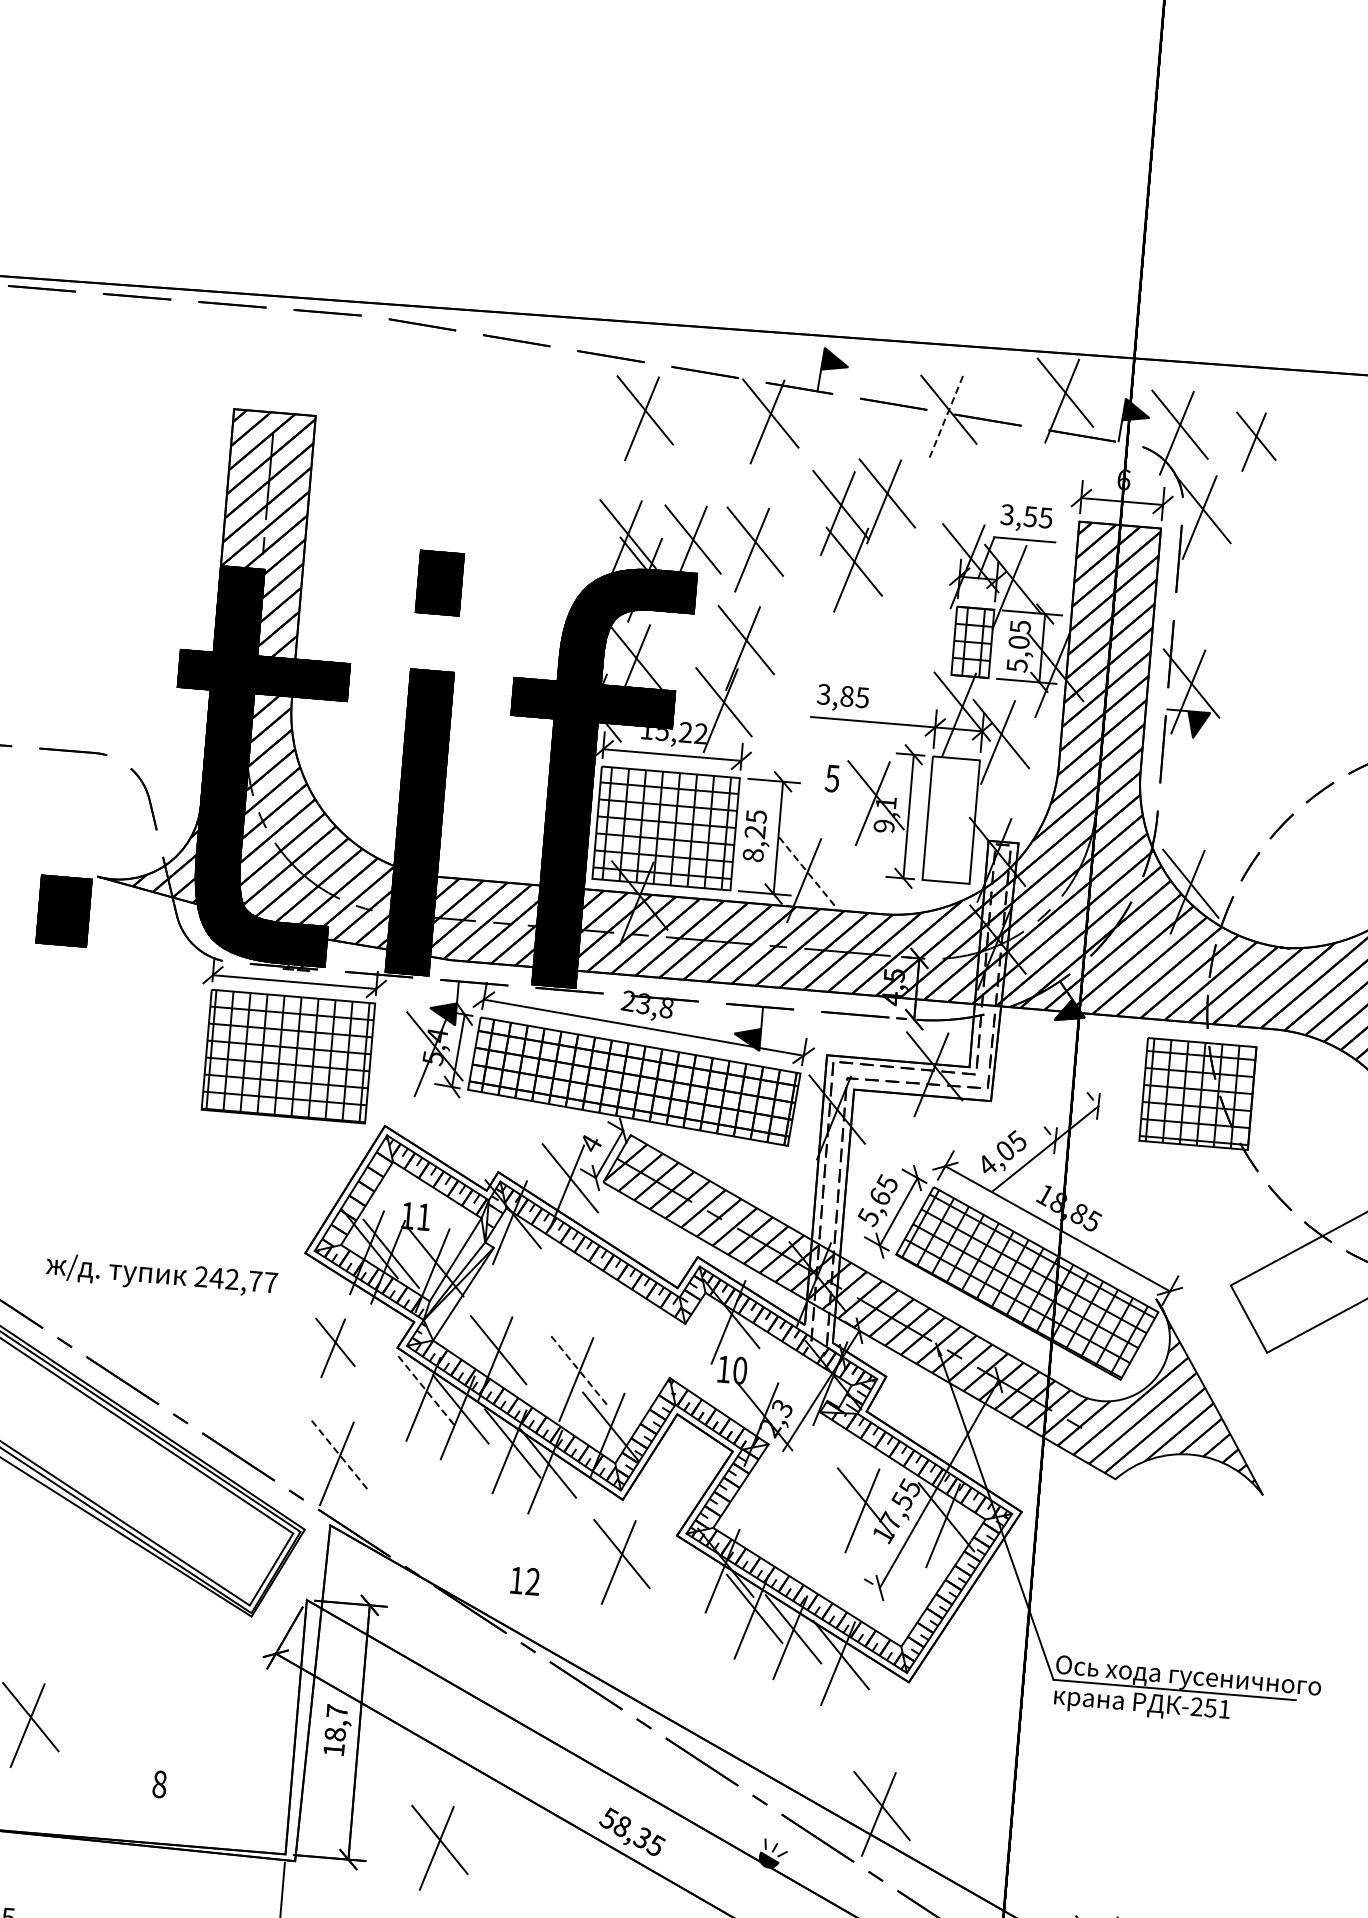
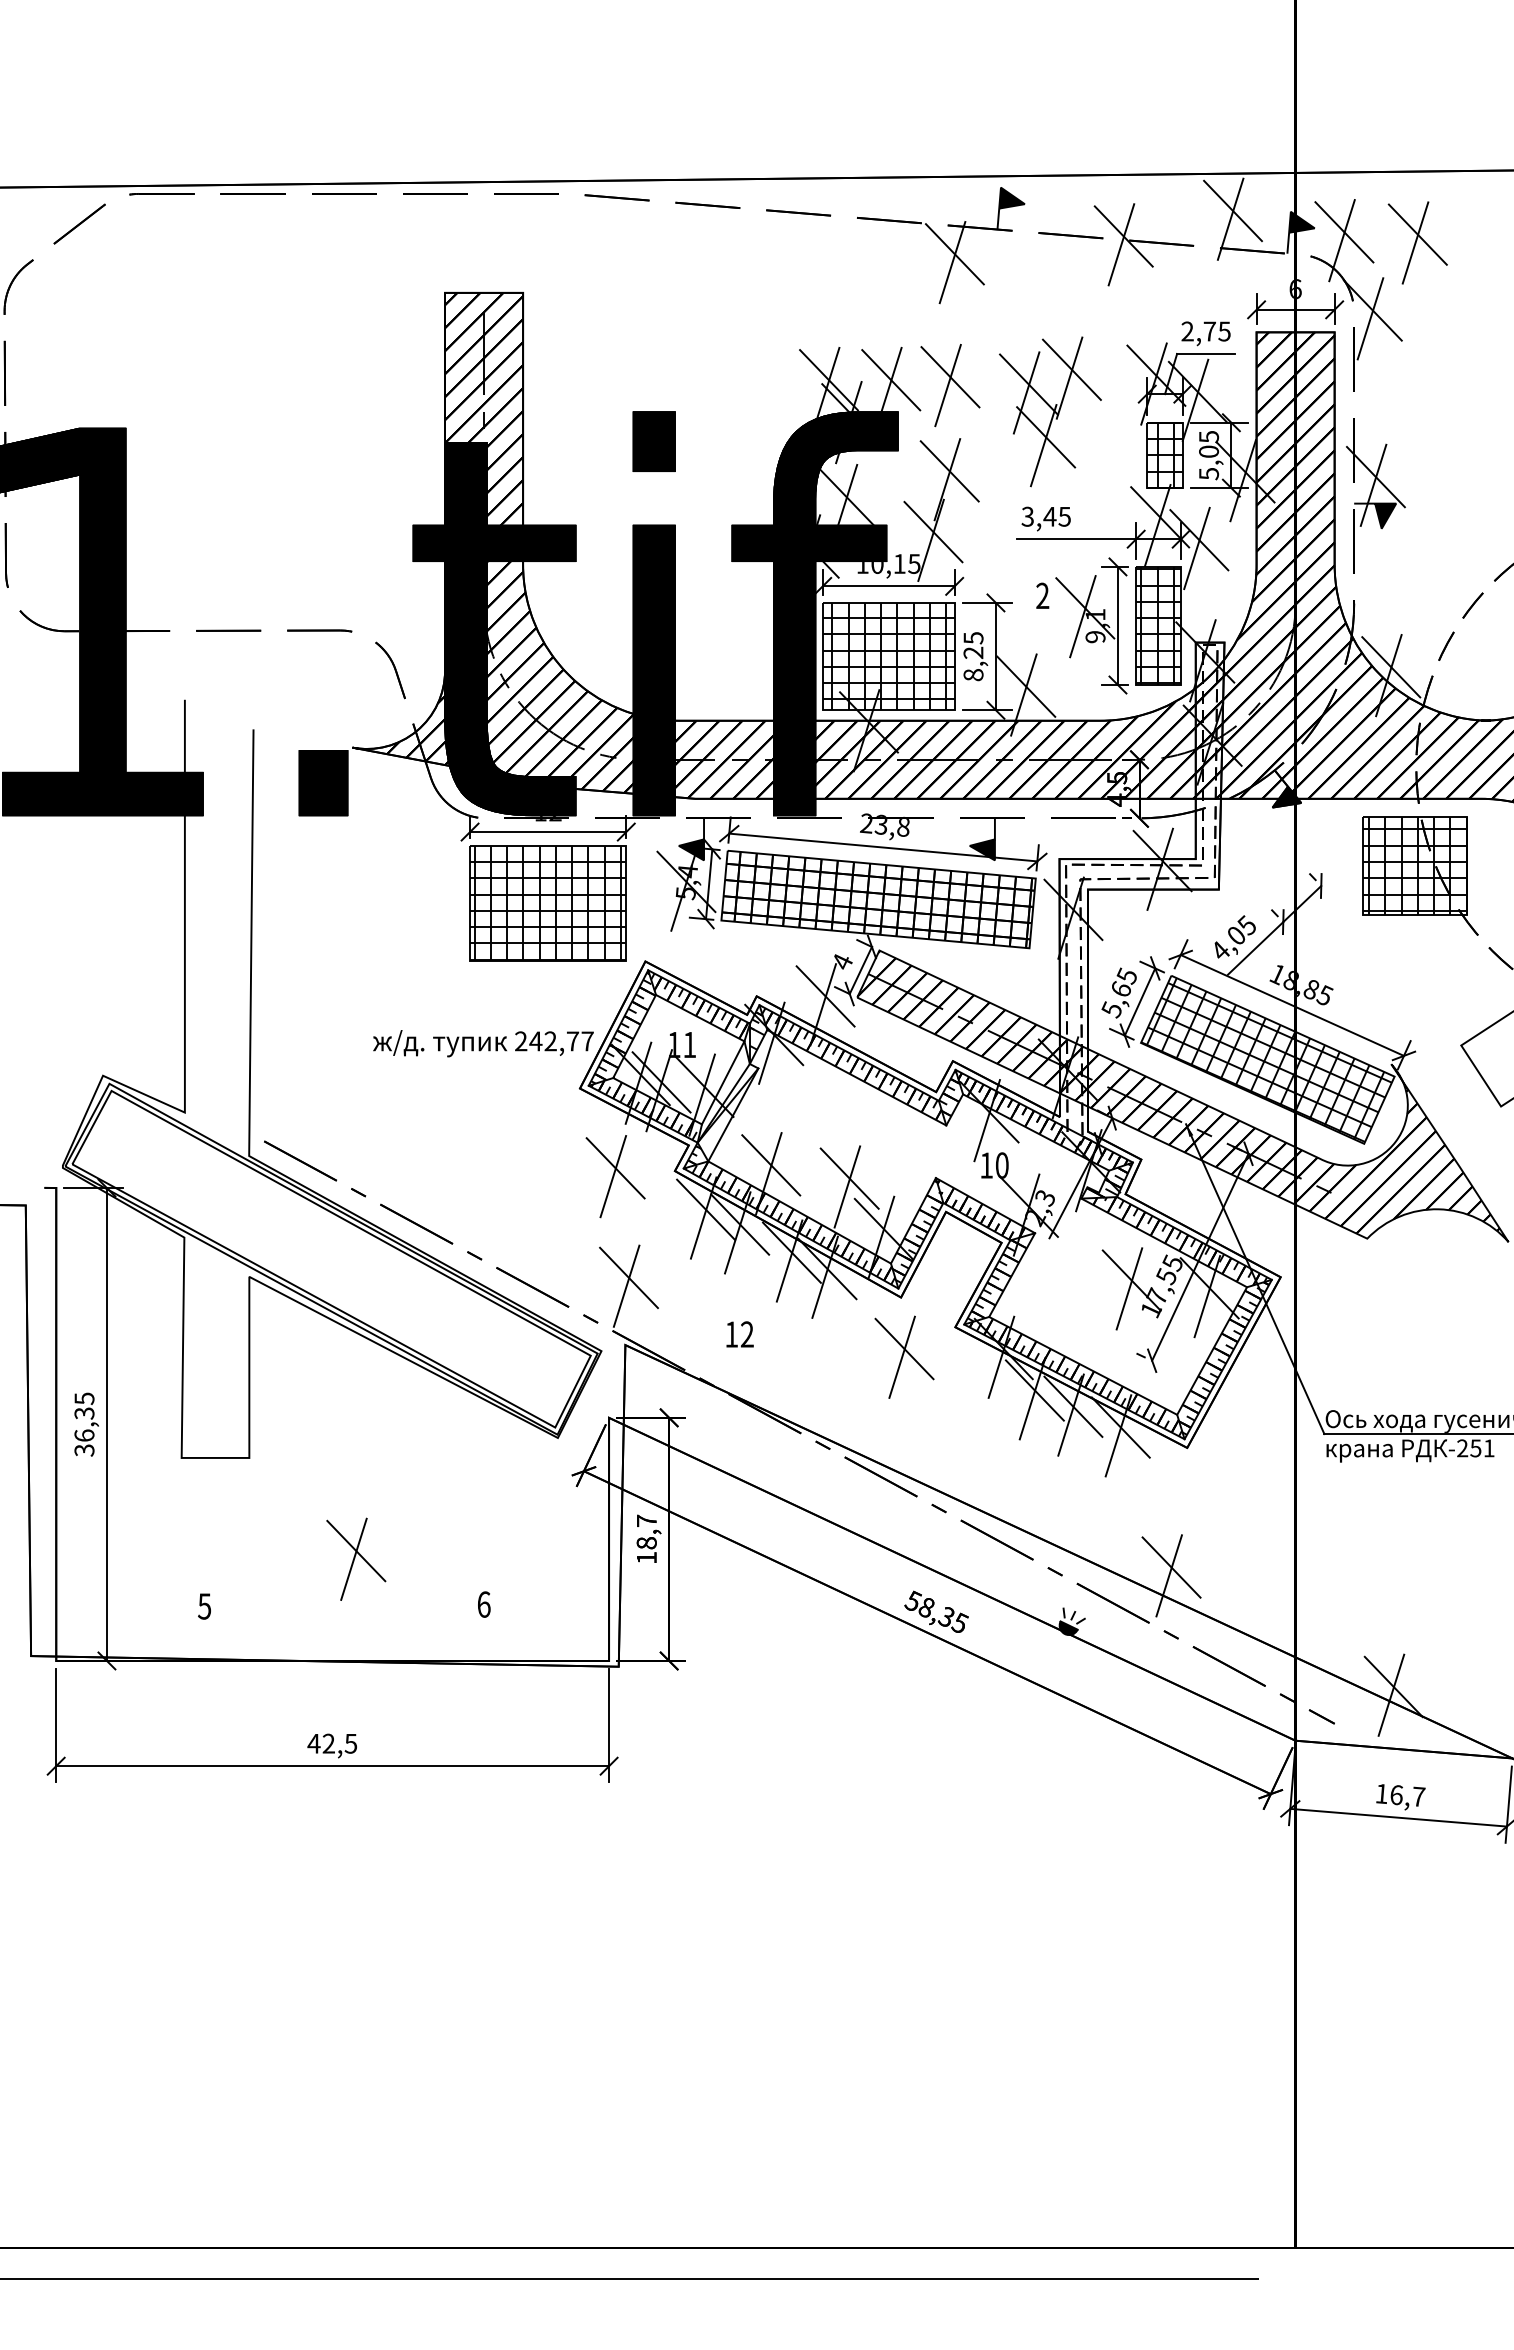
part: (644, 418) -> (835, 269), removed
line: (945, 418) -> (1121, 245), dashed -> solid
part: (1255, 441) -> (1417, 242), size x1.43
text: (1018, 515) -> (1198, 331), 3,55 -> 2,75
part: (861, 535) -> (1050, 411), moved
text: (846, 696) -> (1049, 516), 3,85 -> 3,45
text: (681, 731) -> (895, 563), 15,22 -> 10,15
text: (832, 778) -> (1042, 595), 5 -> 2
hatch: (951, 819) -> (1158, 625), added
line: (807, 871) -> (1026, 686), dashed -> solid
hatch: (354, 1192) -> (621, 1027), added
text: (161, 1275) -> (483, 1043), moved
part: (334, 1348) -> (615, 1176), size x1.43
line: (579, 1370) -> (849, 1178), dashed -> solid
line: (427, 1390) -> (706, 1209), dashed -> solid
line: (340, 1455) -> (629, 1277), dashed -> solid
text: (524, 1581) -> (739, 1334), moved
text: (159, 1784) -> (483, 1604), 8 -> 6
part: (439, 1847) -> (754, 1642), removed

